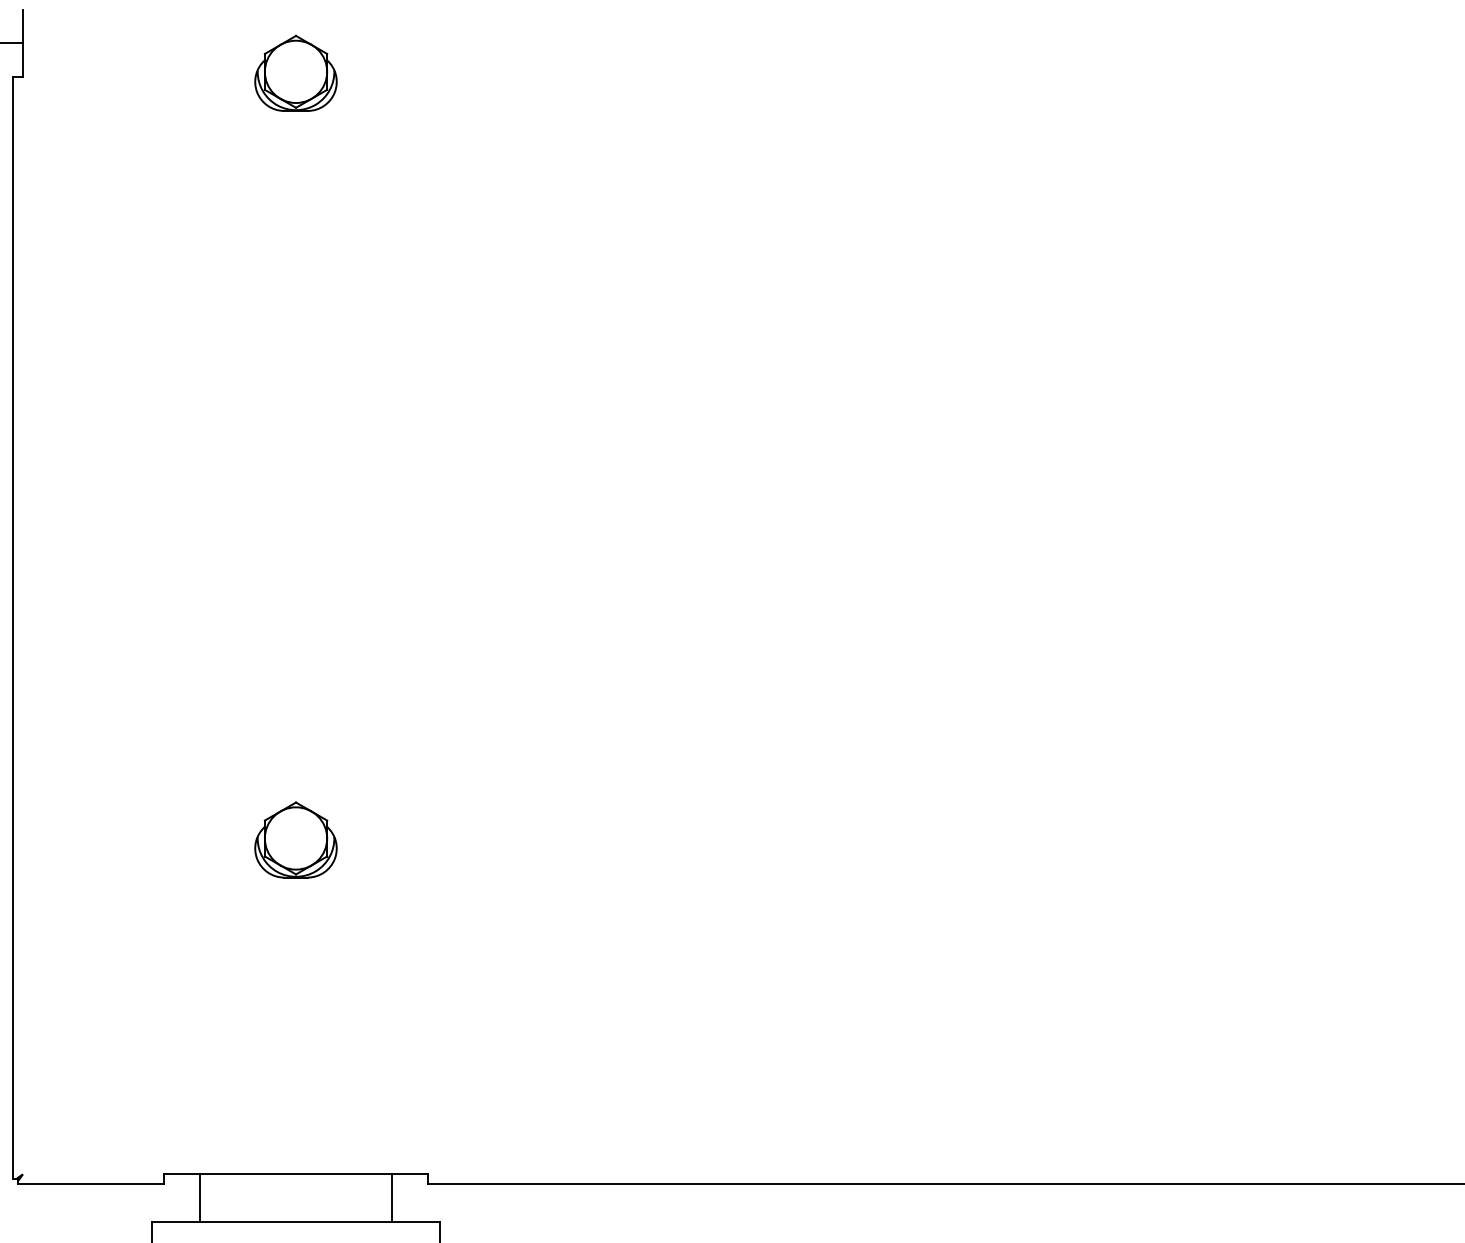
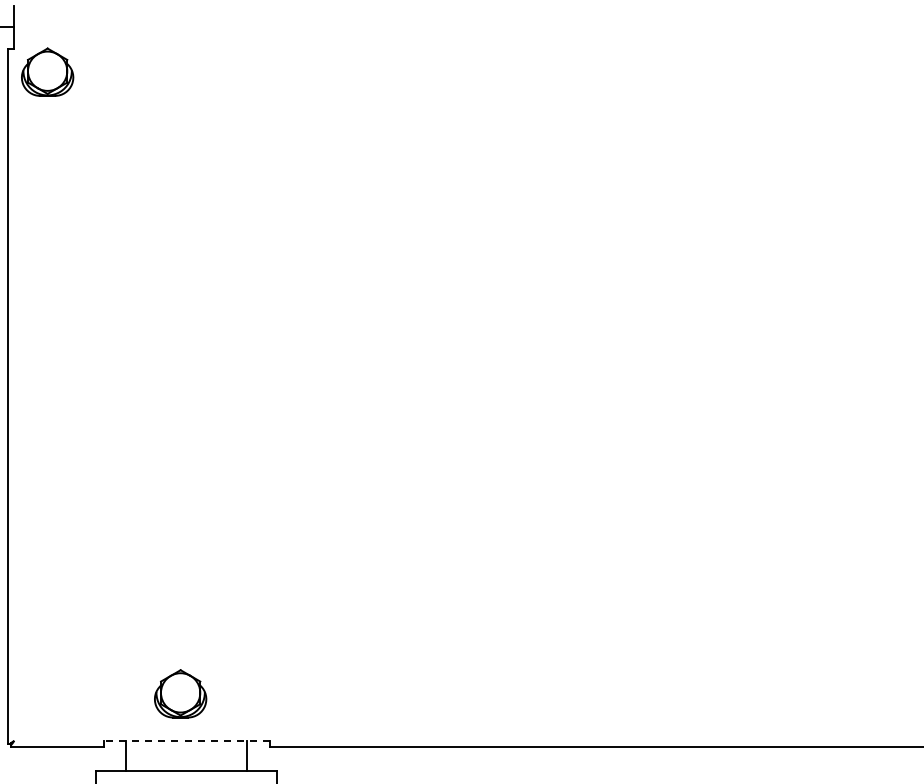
part: (295, 72) -> (47, 71), moved
part: (295, 839) -> (180, 693), moved
line: (295, 1173) -> (186, 740), solid -> dashed

